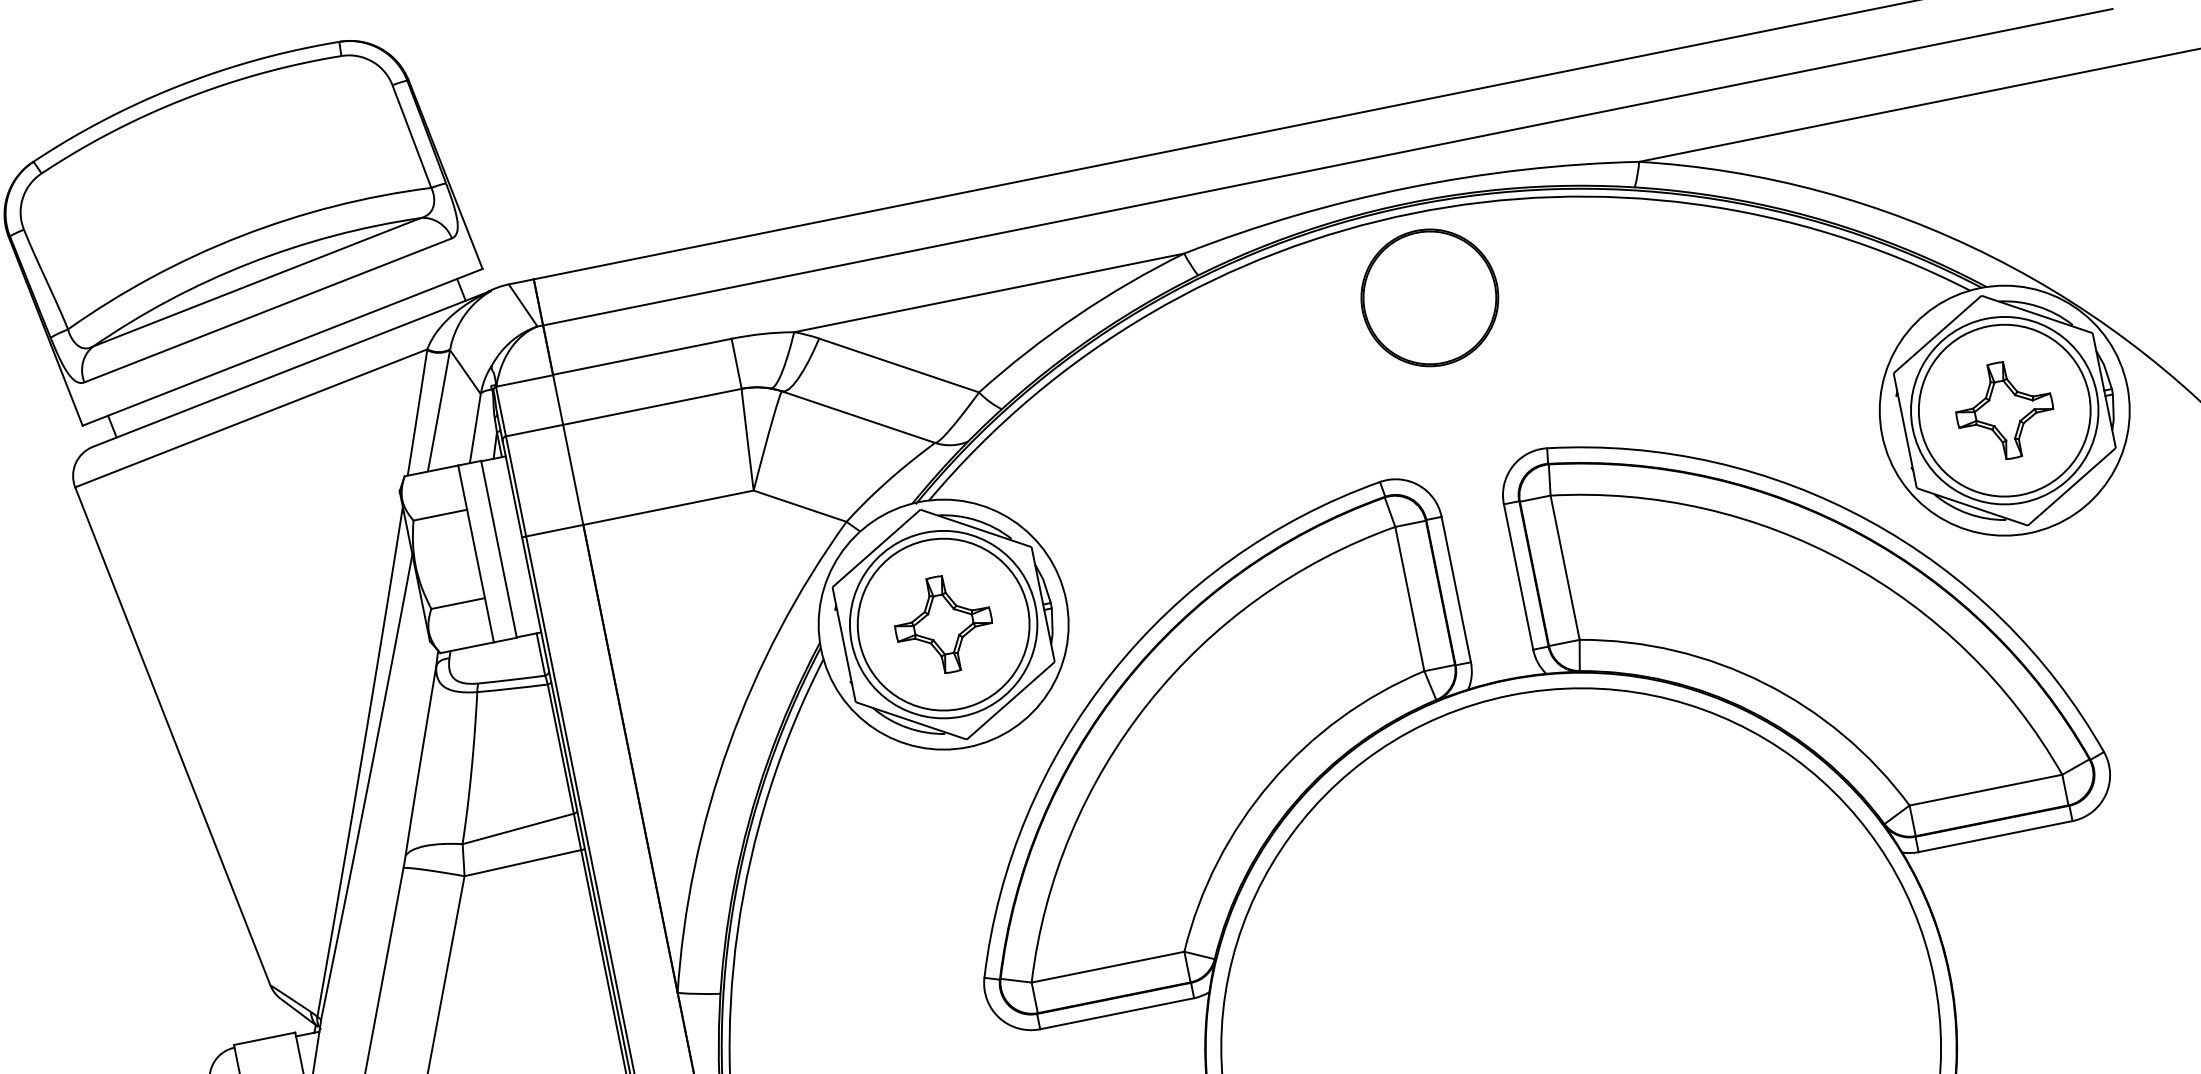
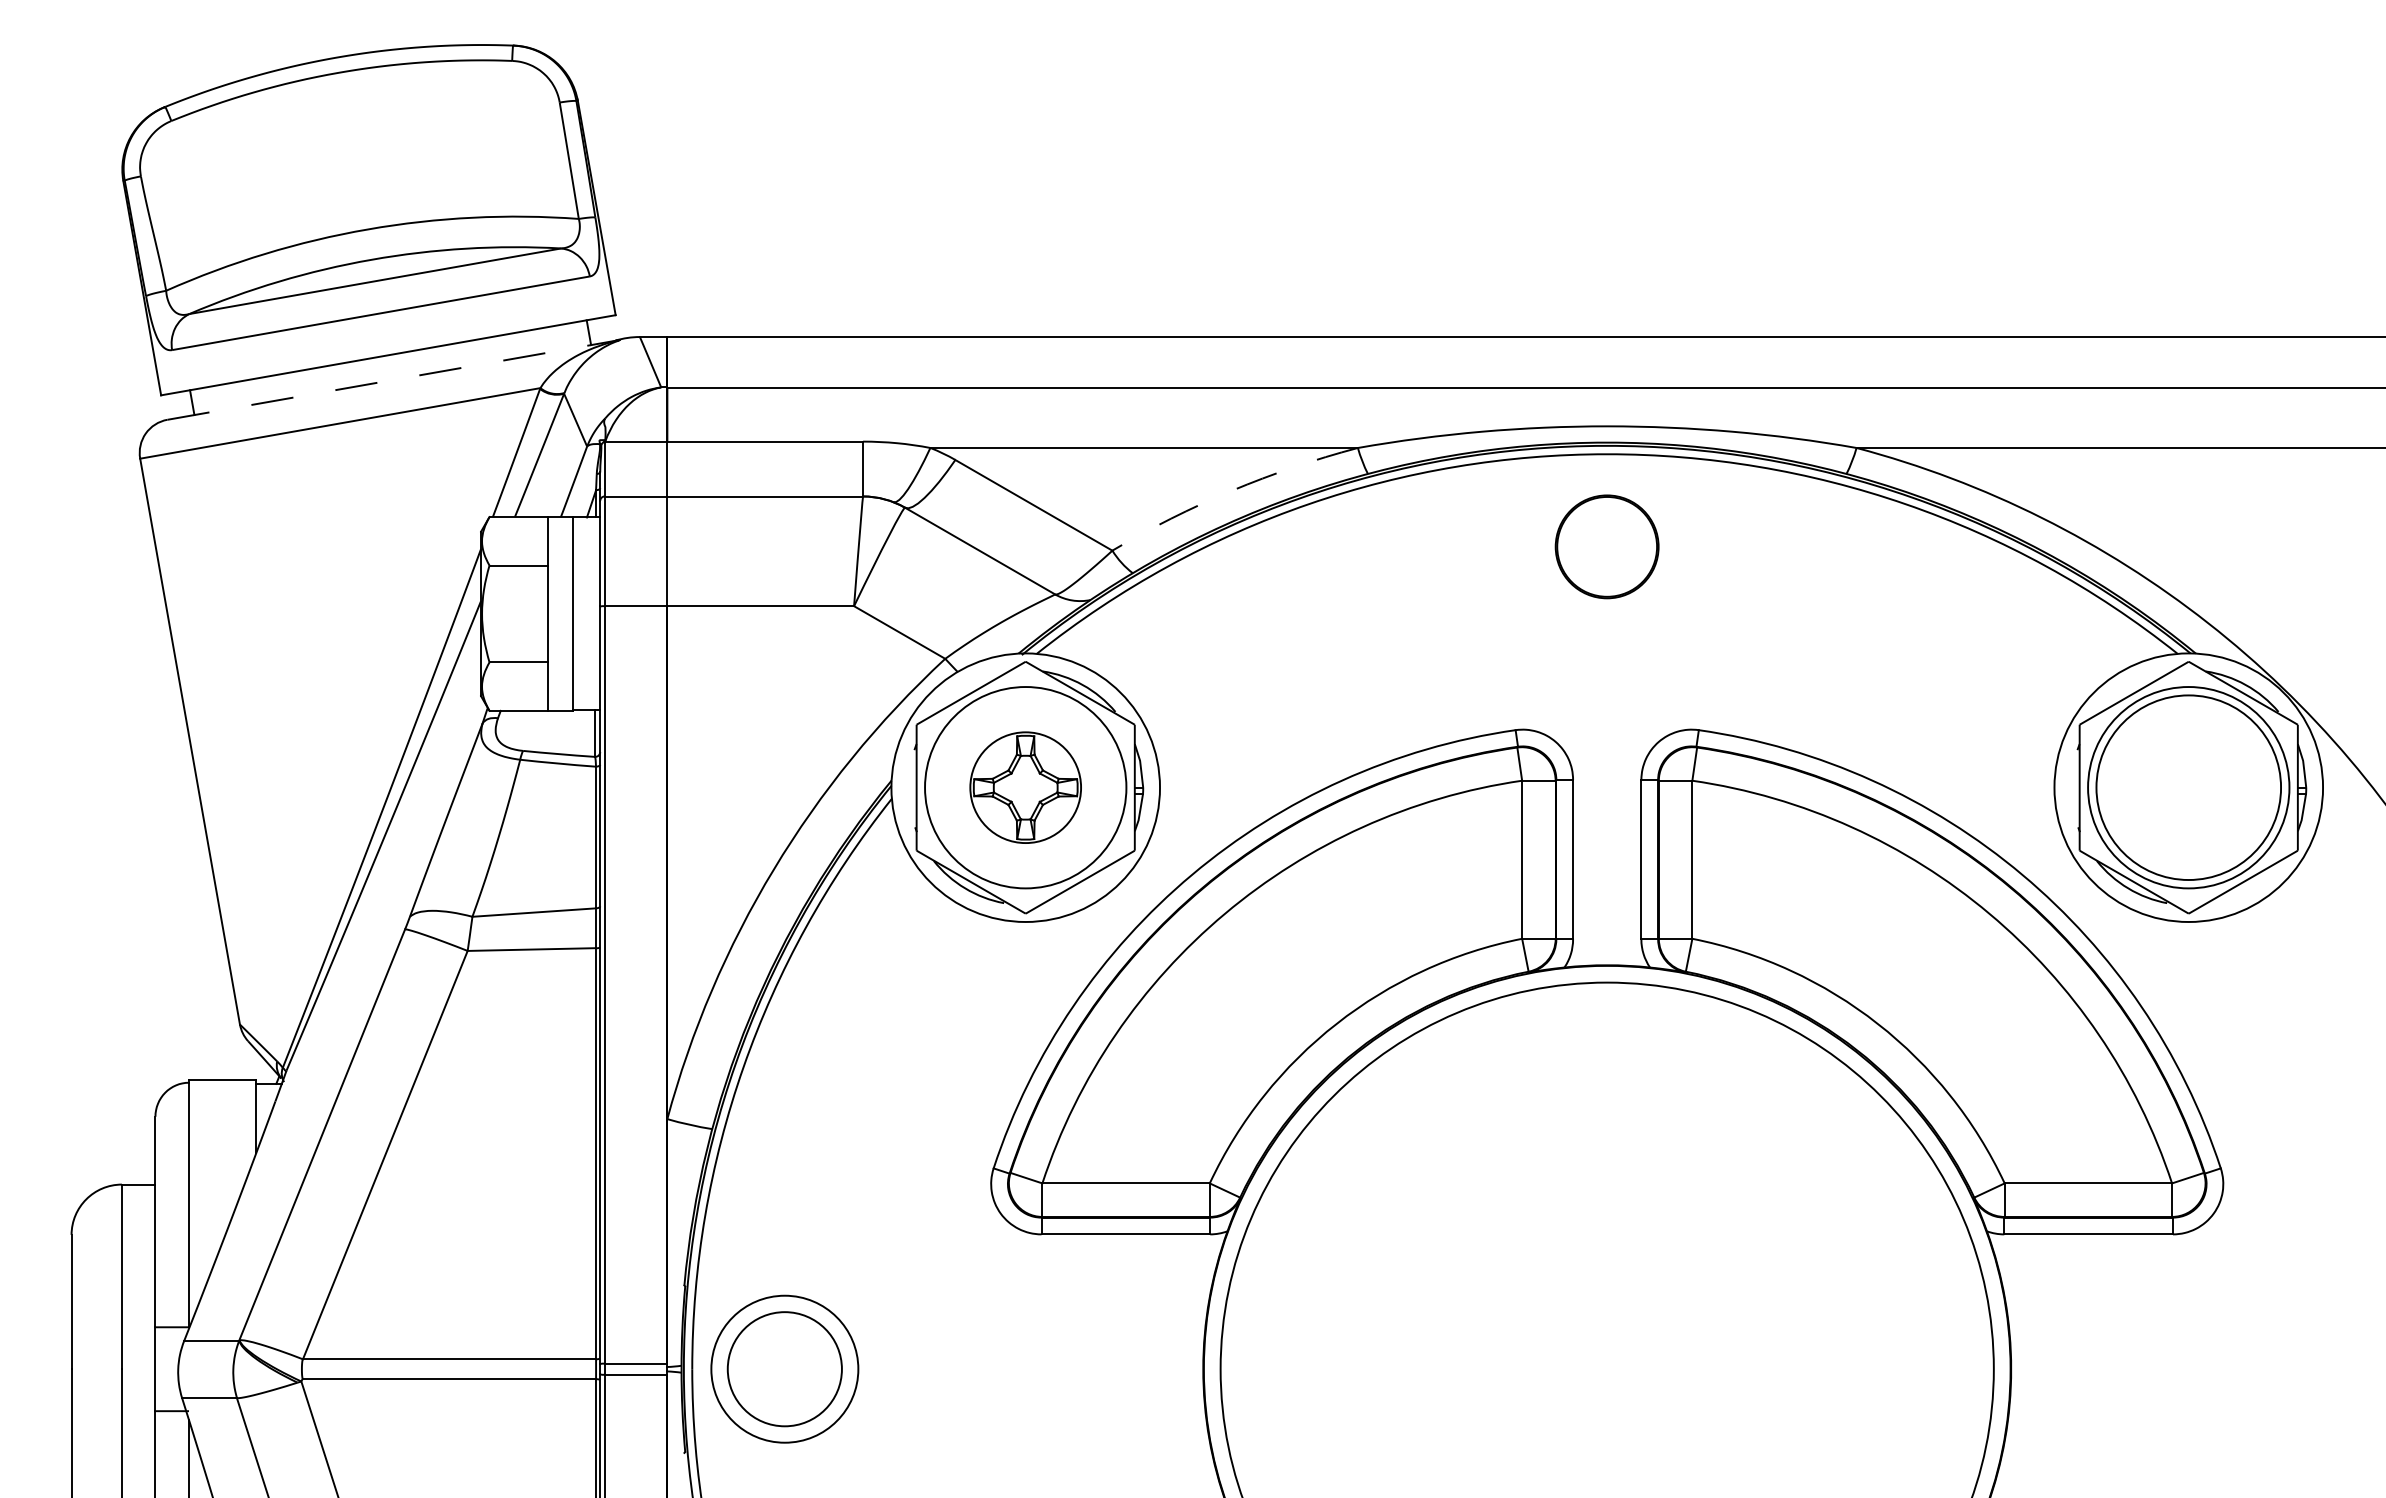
part: (1429, 297) -> (1606, 546), size x0.7
arc: (1076, 315) -> (1231, 490), solid -> dashed
line: (291, 369) -> (392, 380), solid -> dashed
part: (2004, 410) -> (2188, 787), removed
circle: (943, 624) -> (1025, 787), size x0.6

